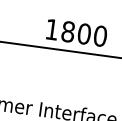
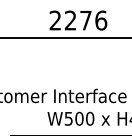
text: (76, 32) -> (78, 20), 1800 -> 2276

